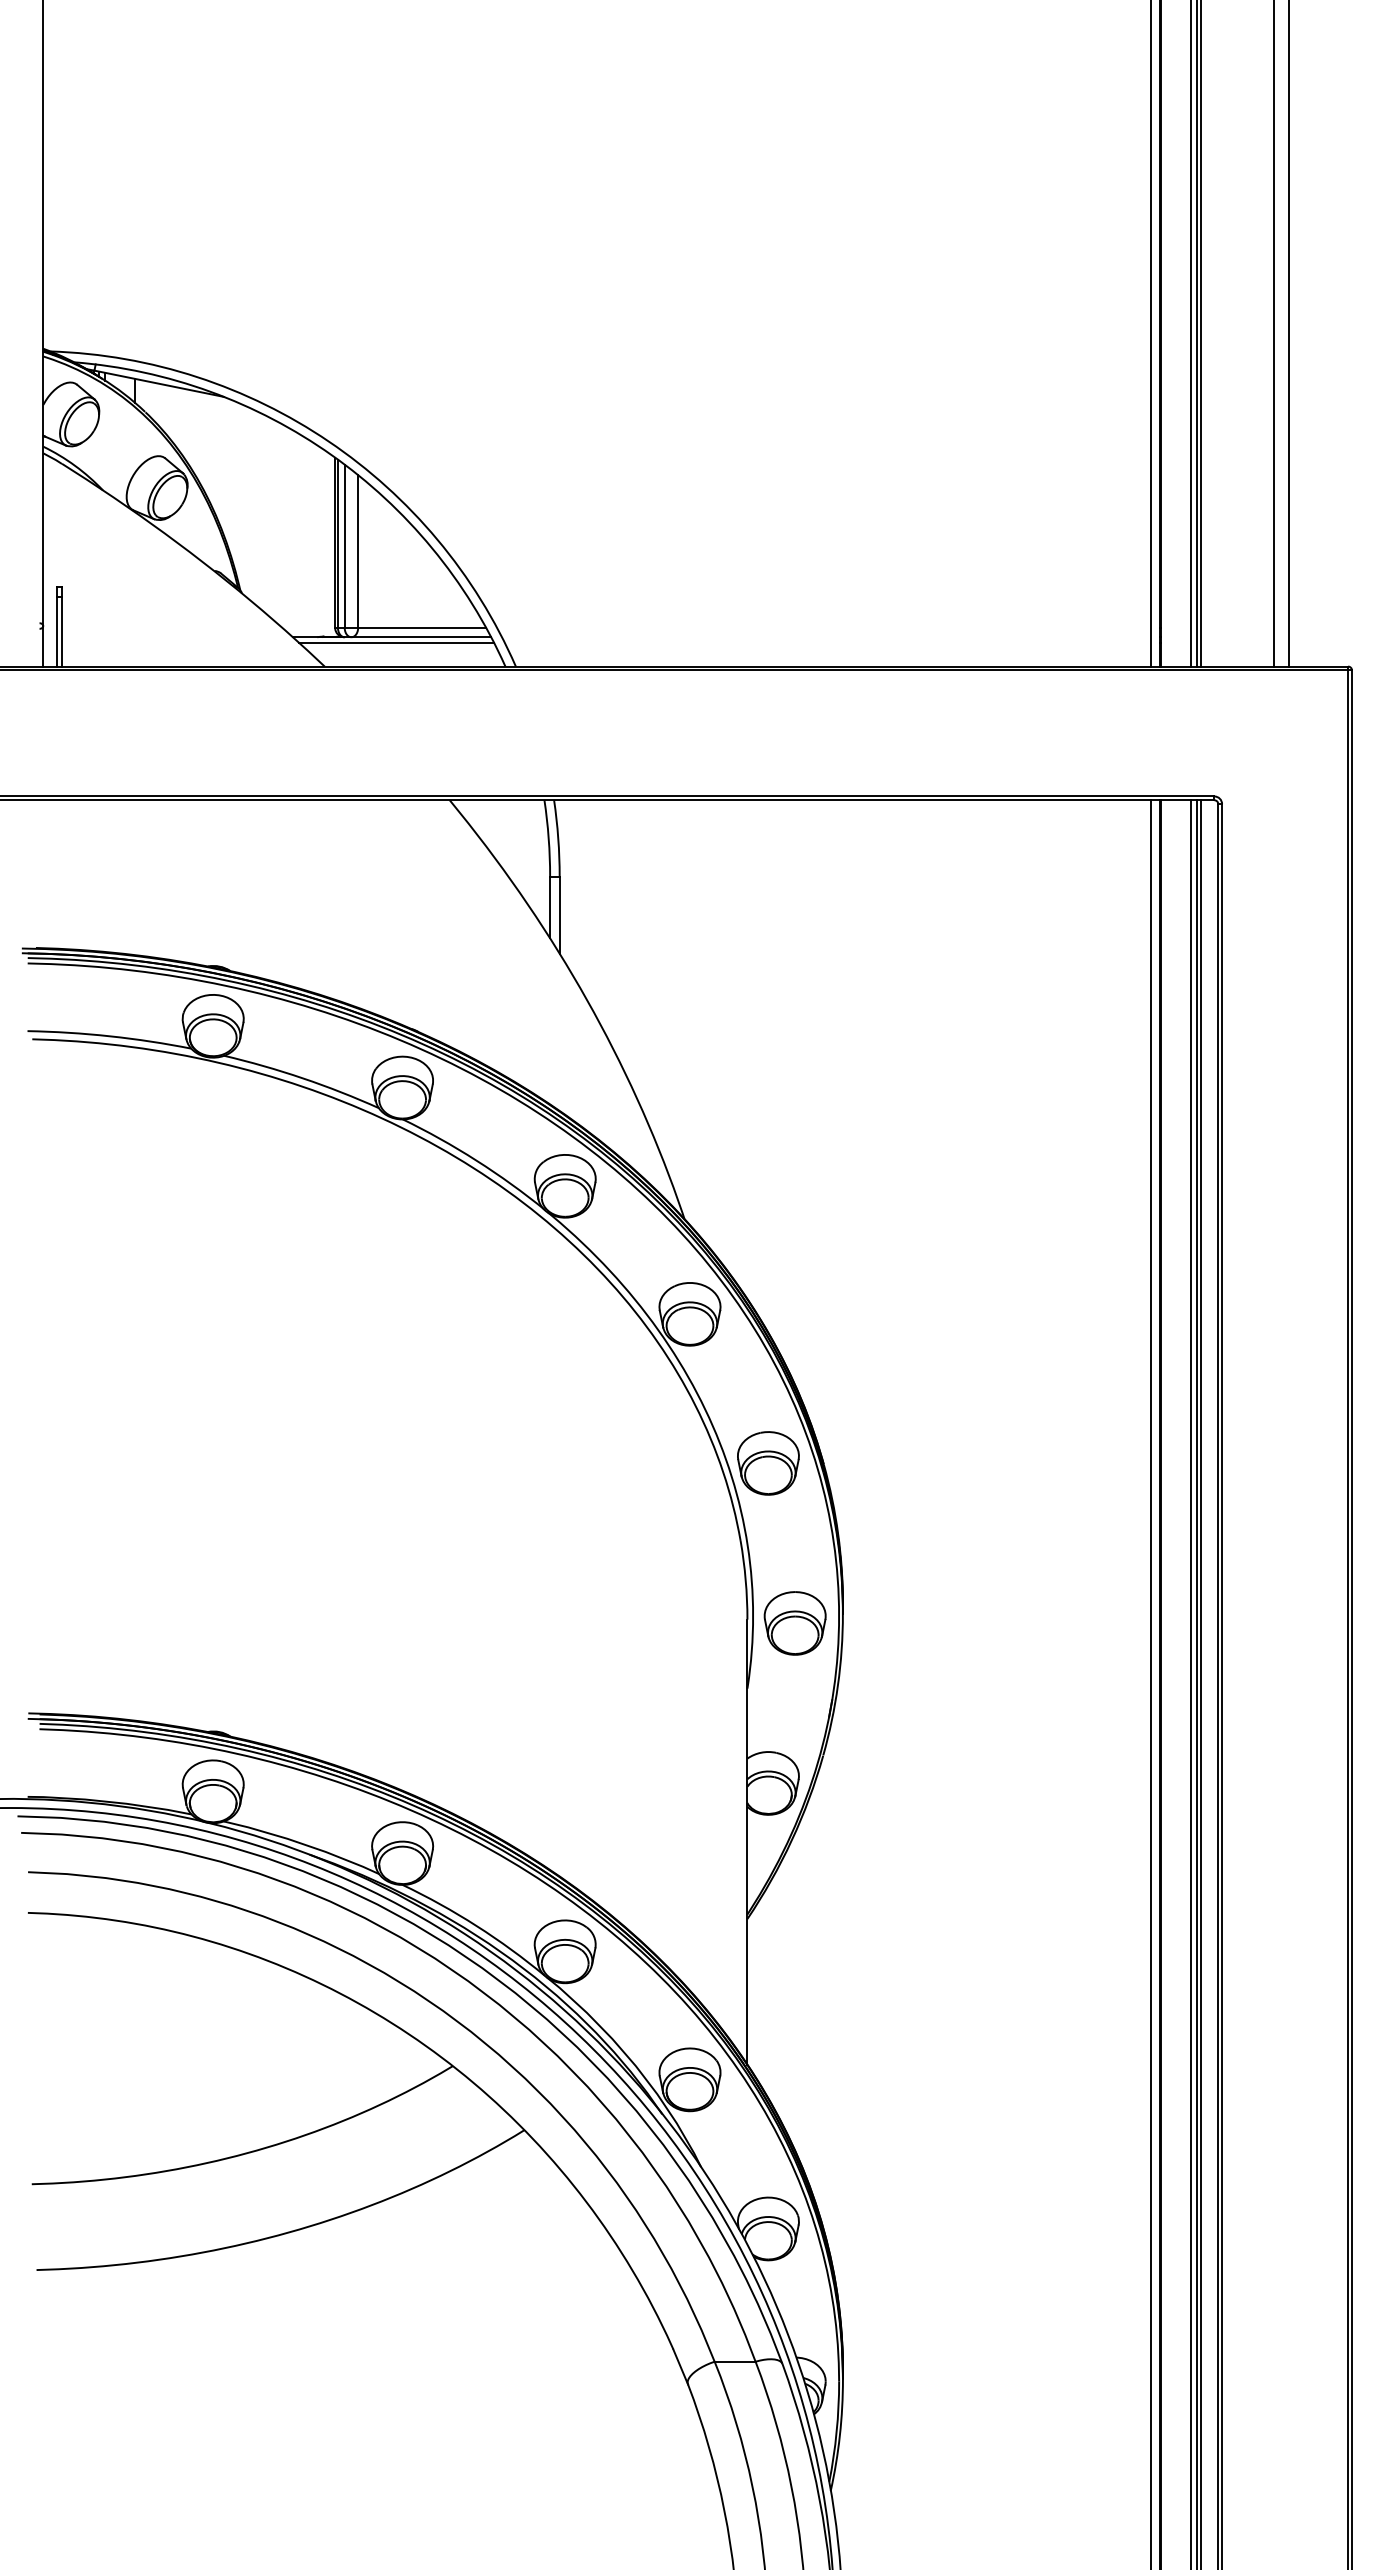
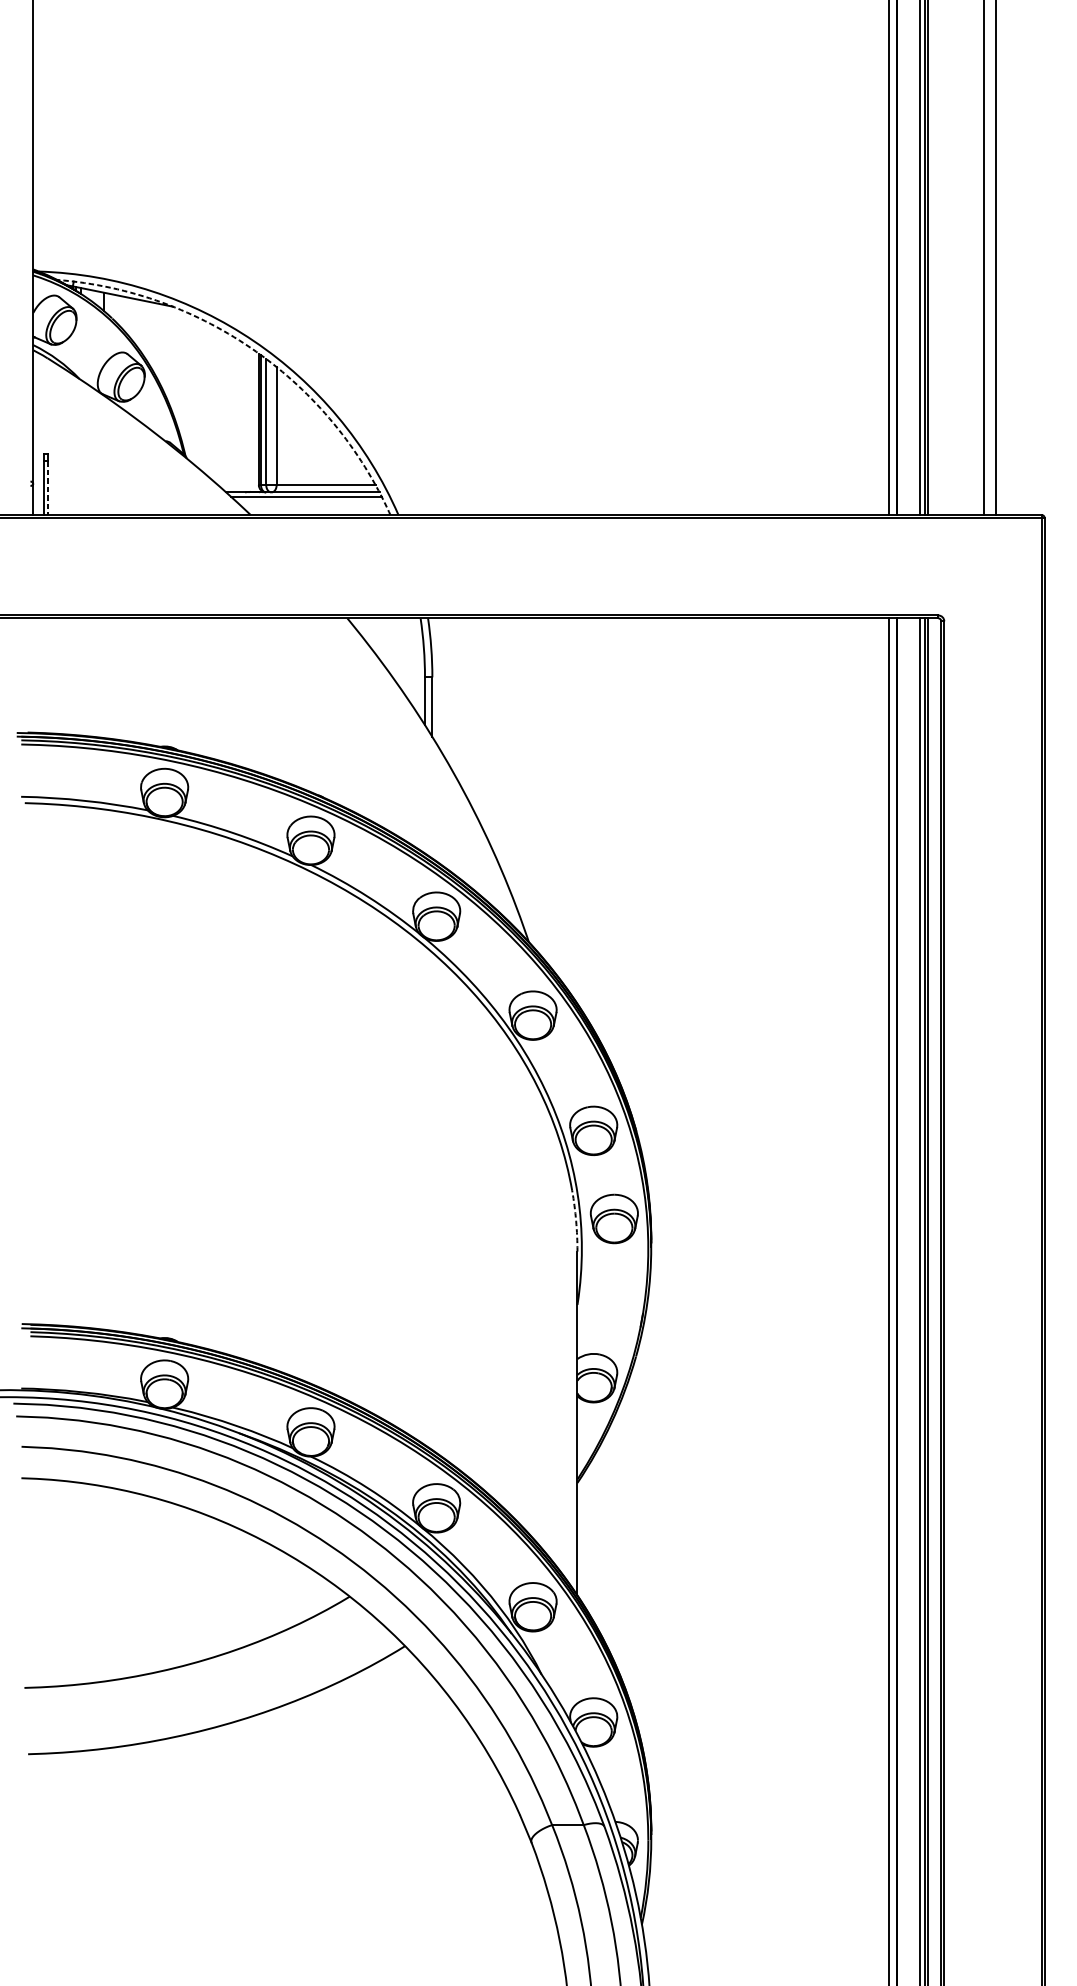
arc: (331, 455) -> (256, 351), solid -> dashed
line: (62, 631) -> (48, 487), solid -> dashed
arc: (745, 1580) -> (575, 1221), solid -> dashed
part: (794, 1623) -> (613, 1219), moved

